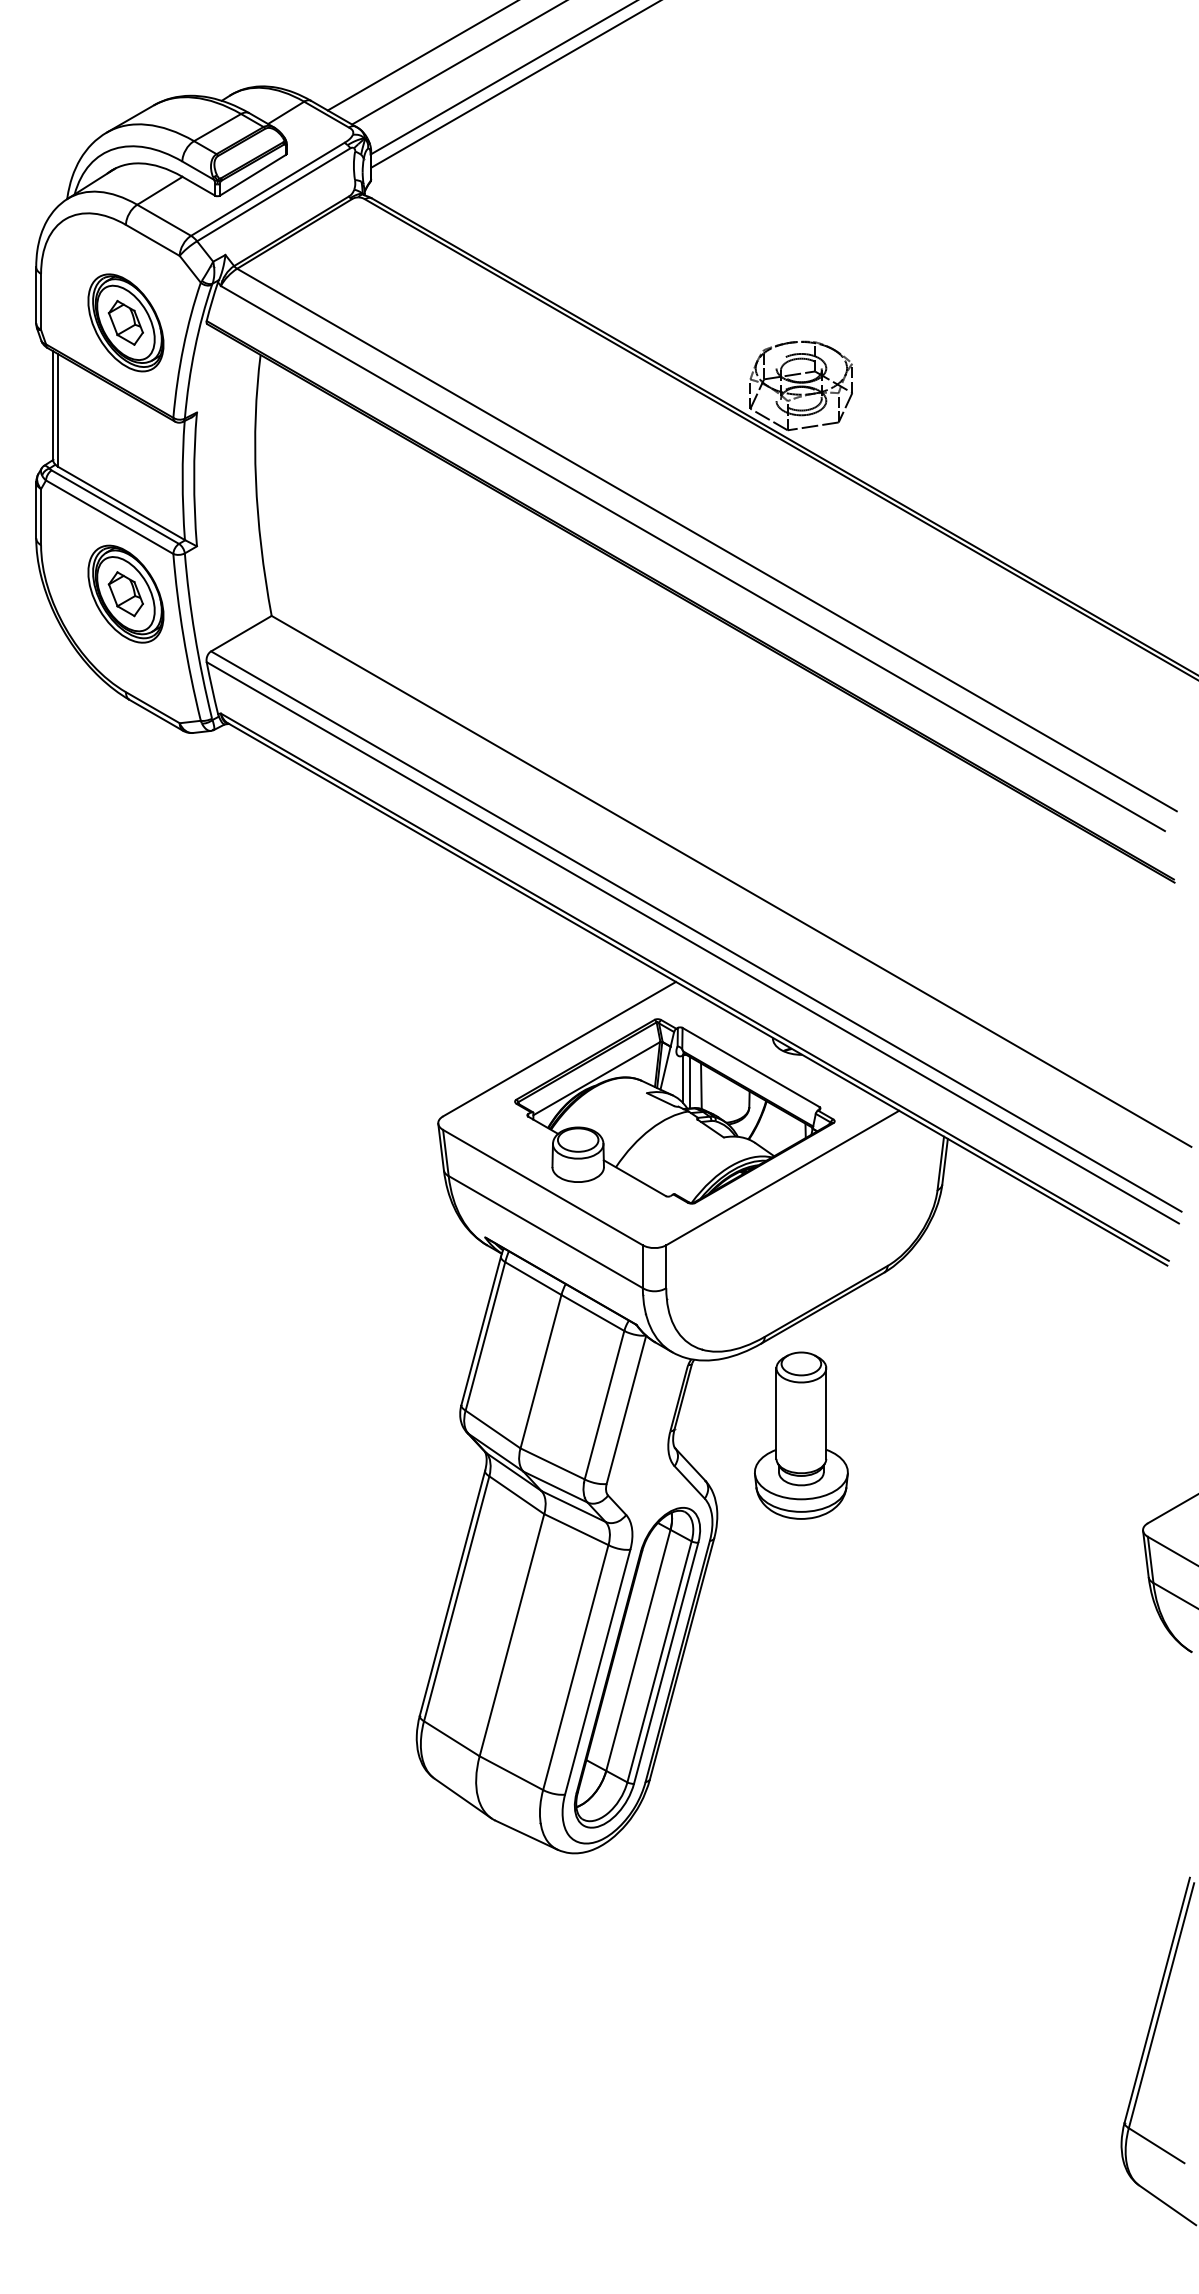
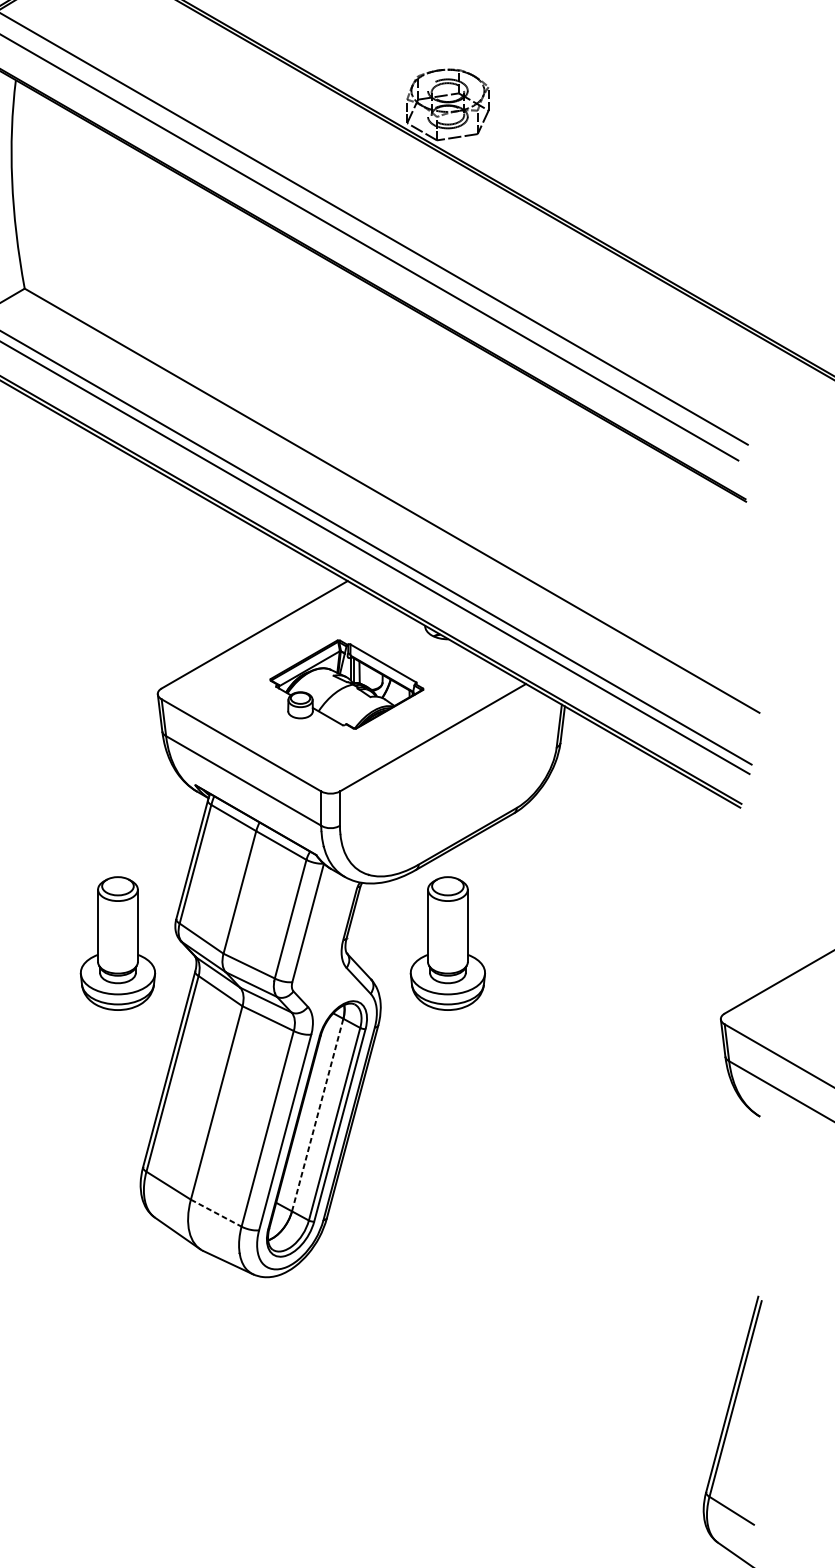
part: (674, 1111) -> (346, 684), size x0.6
part: (388, 1435) -> (118, 943), added
line: (638, 1650) -> (317, 1115), solid -> dashed
line: (511, 1773) -> (216, 1213), solid -> dashed

